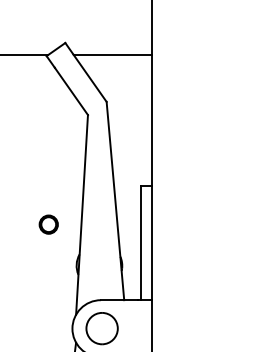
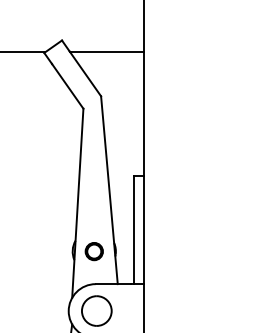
part: (47, 224) -> (93, 251), moved

